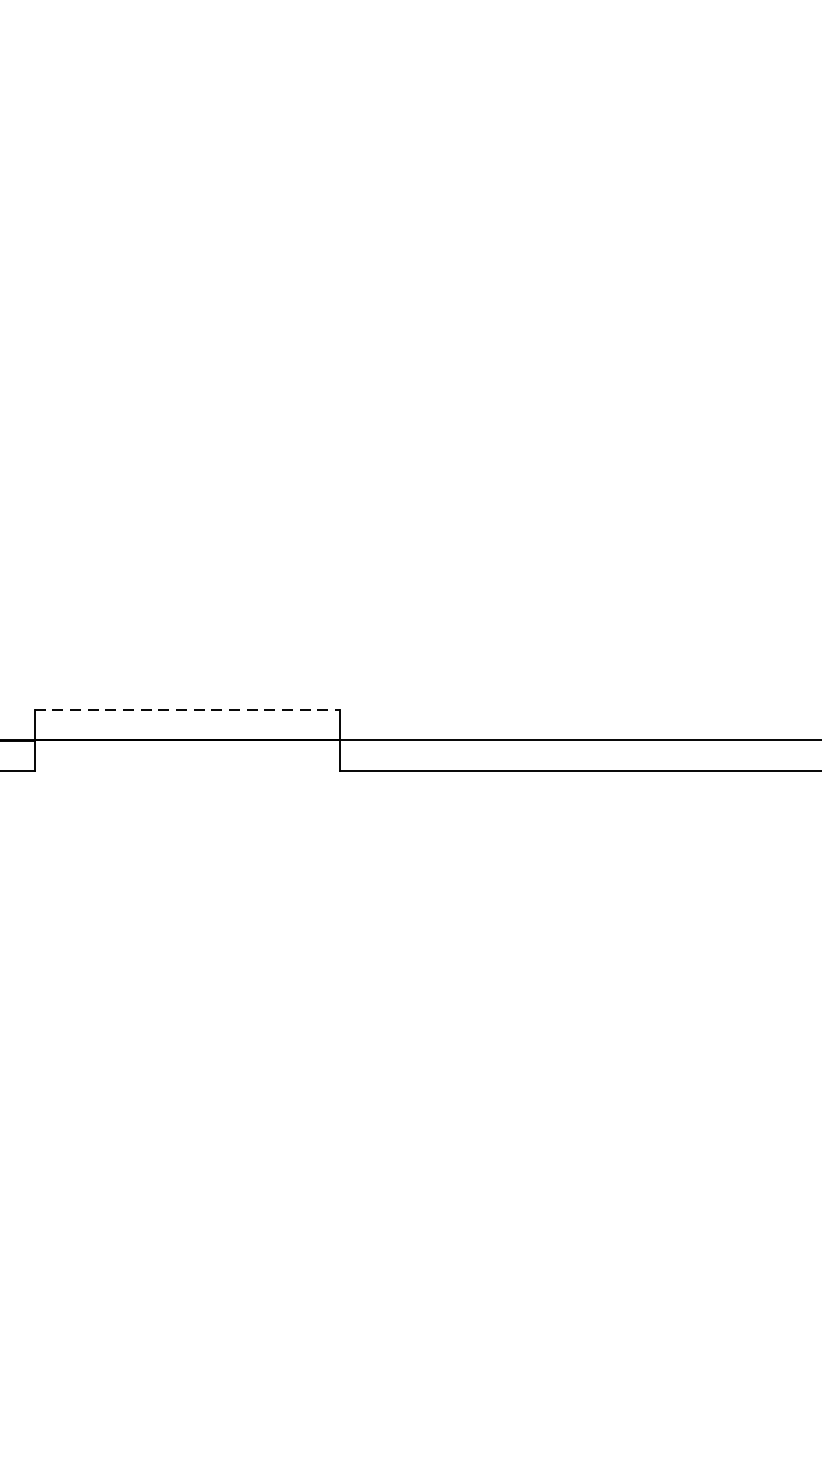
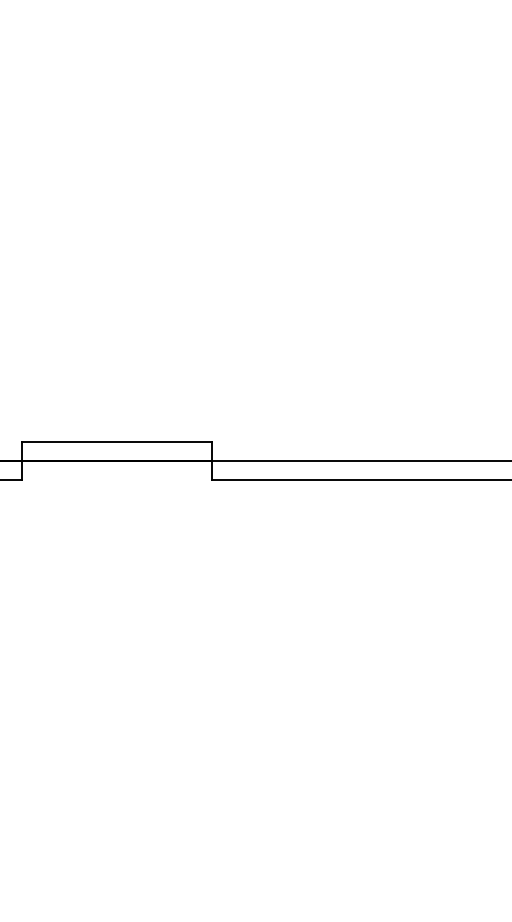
line: (186, 709) -> (116, 441), dashed -> solid

